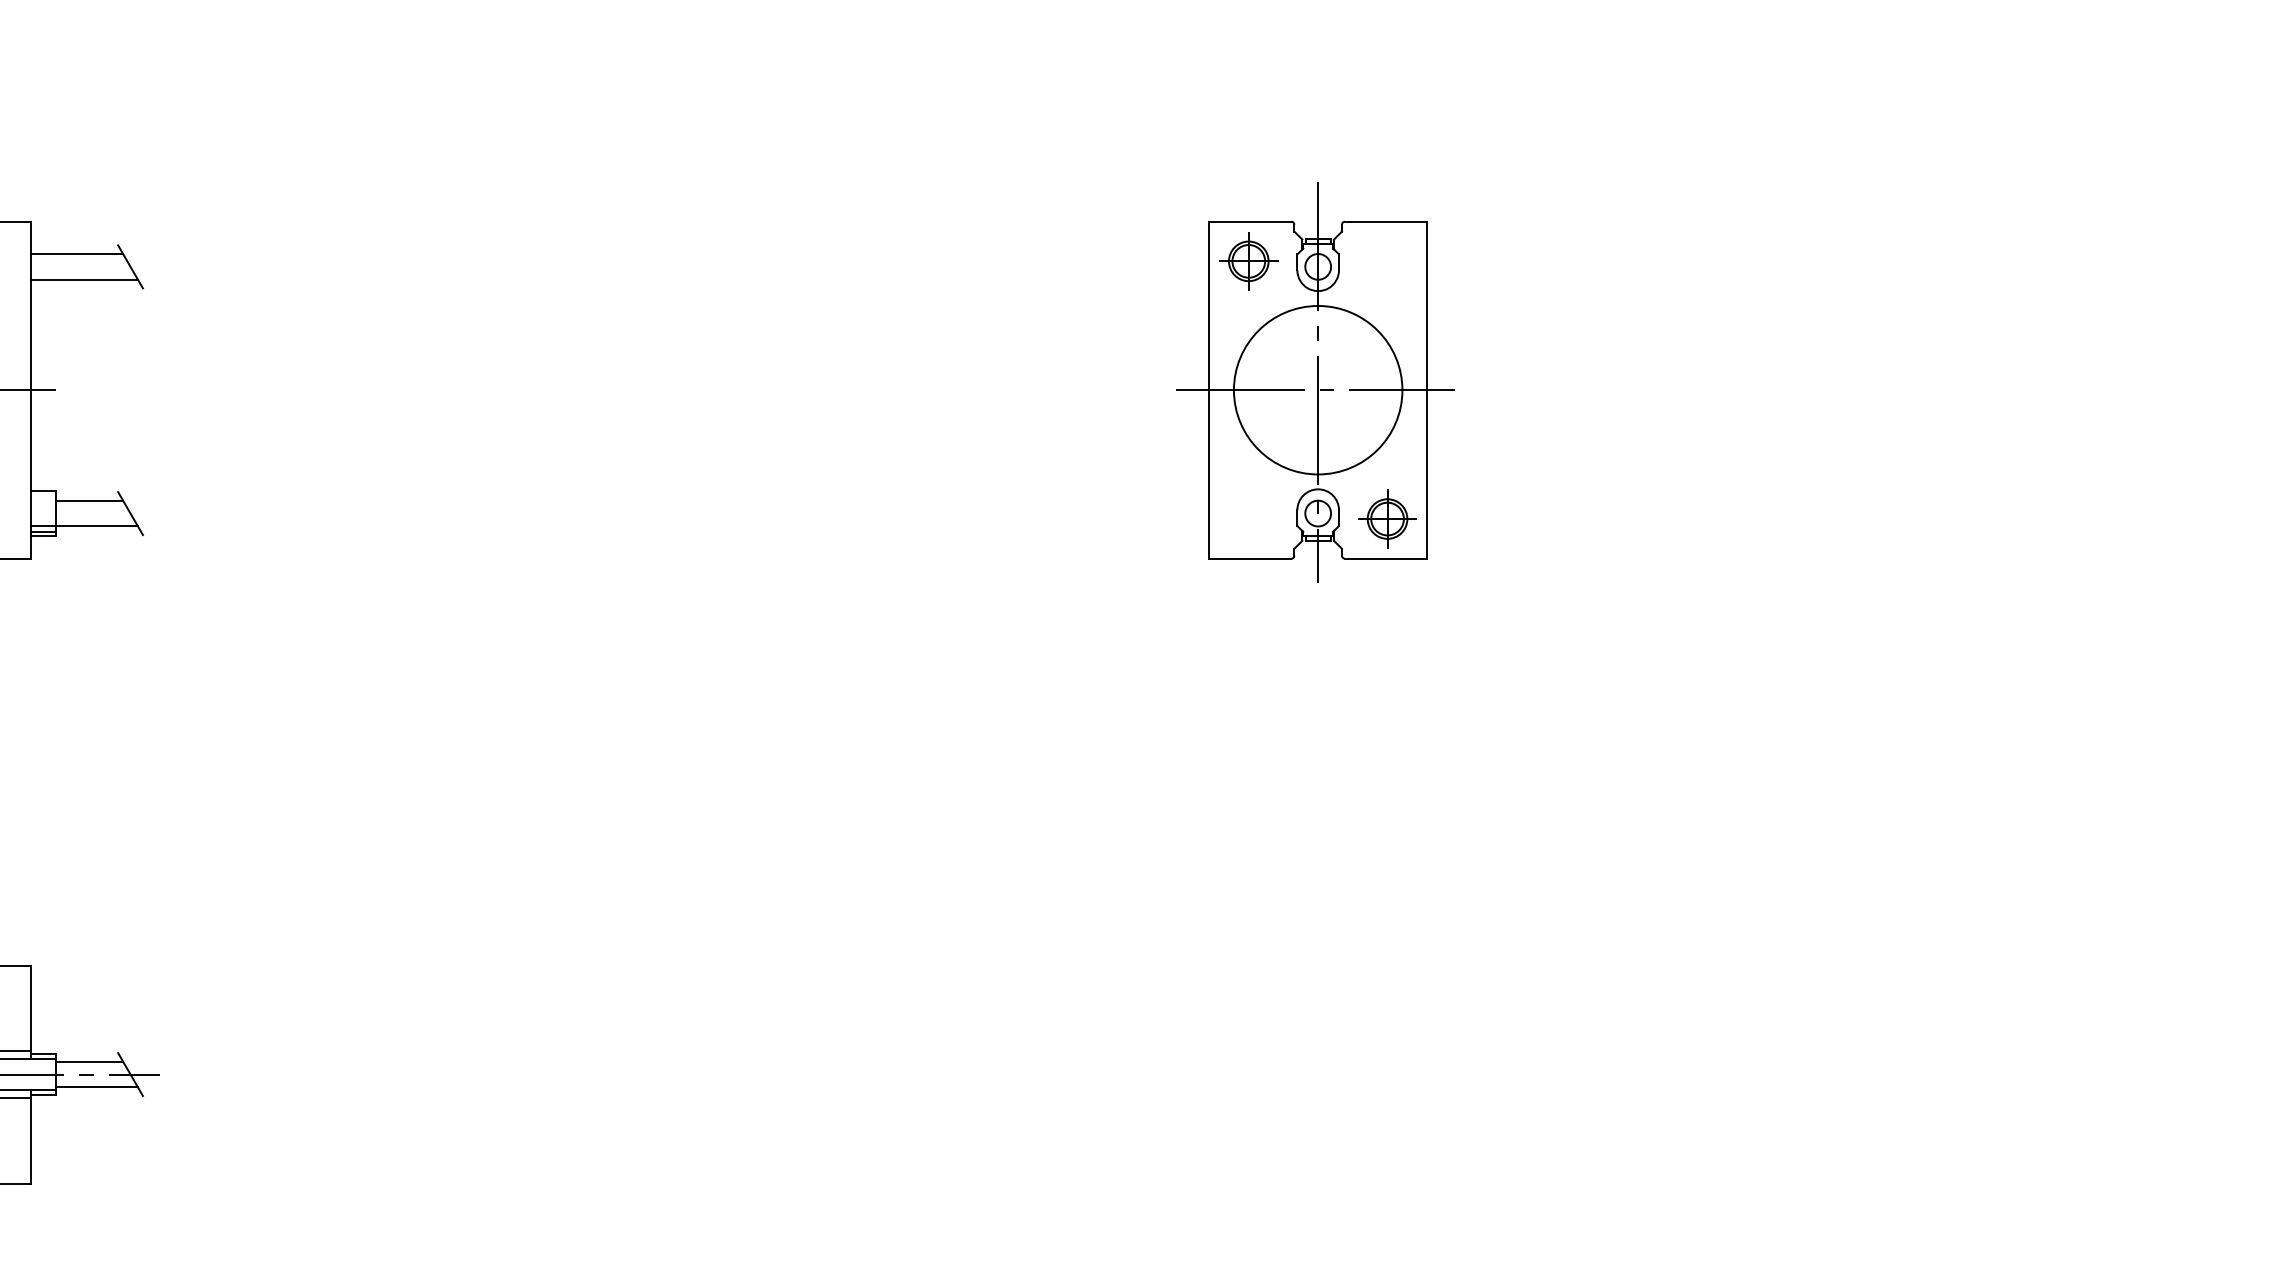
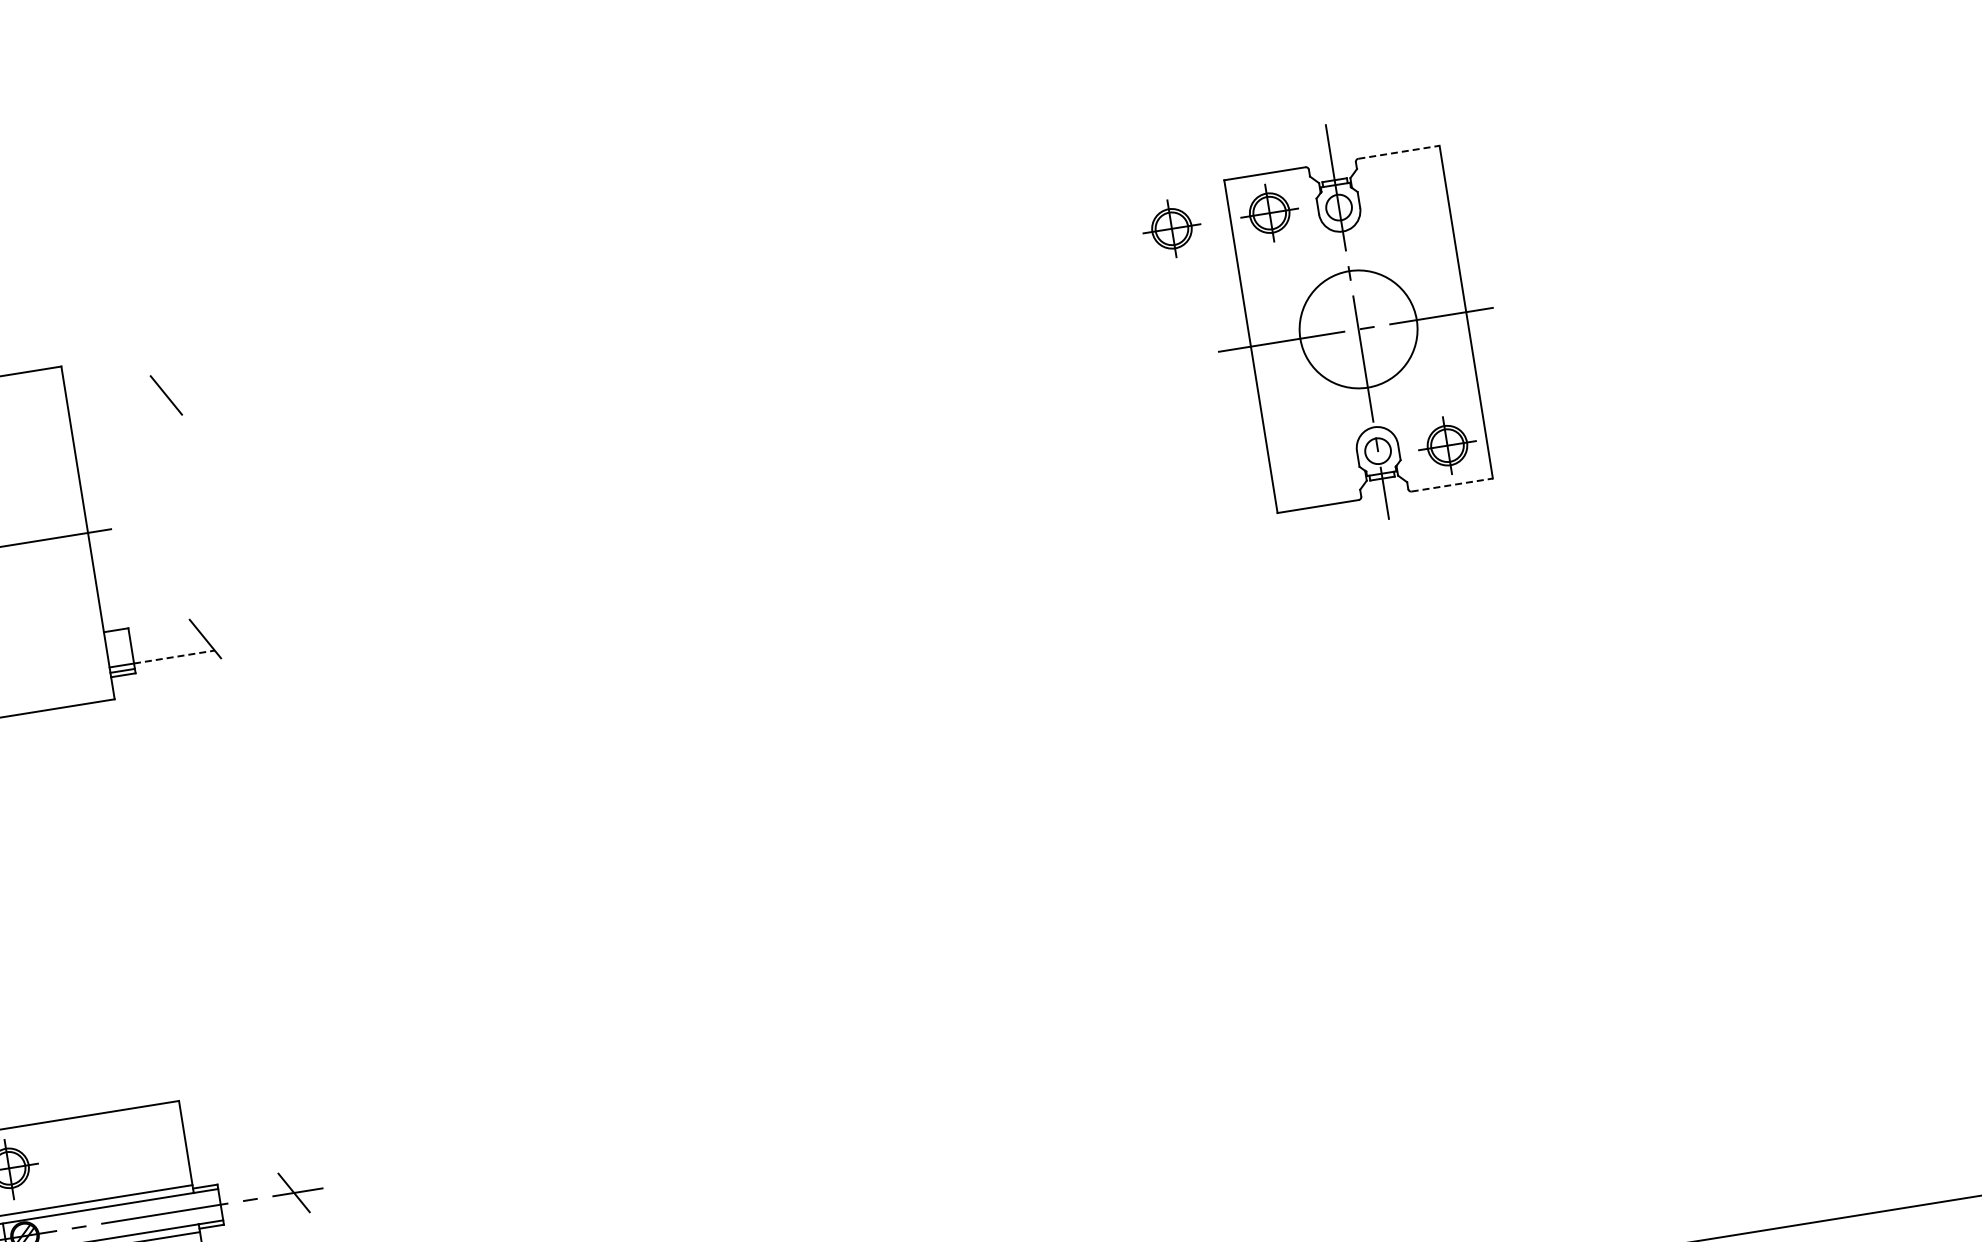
line: (1386, 221) -> (1399, 152), solid -> dashed
line: (77, 253) -> (111, 390), removed
part: (1149, 261) -> (1171, 228), added
line: (84, 279) -> (122, 415), removed
circle: (1317, 389) -> (1357, 328), size x0.7
line: (89, 500) -> (162, 632), removed
line: (97, 526) -> (174, 657), solid -> dashed
line: (1386, 558) -> (1452, 484), solid -> dashed
line: (89, 1061) -> (251, 1186), removed
line: (96, 1087) -> (262, 1211), removed

